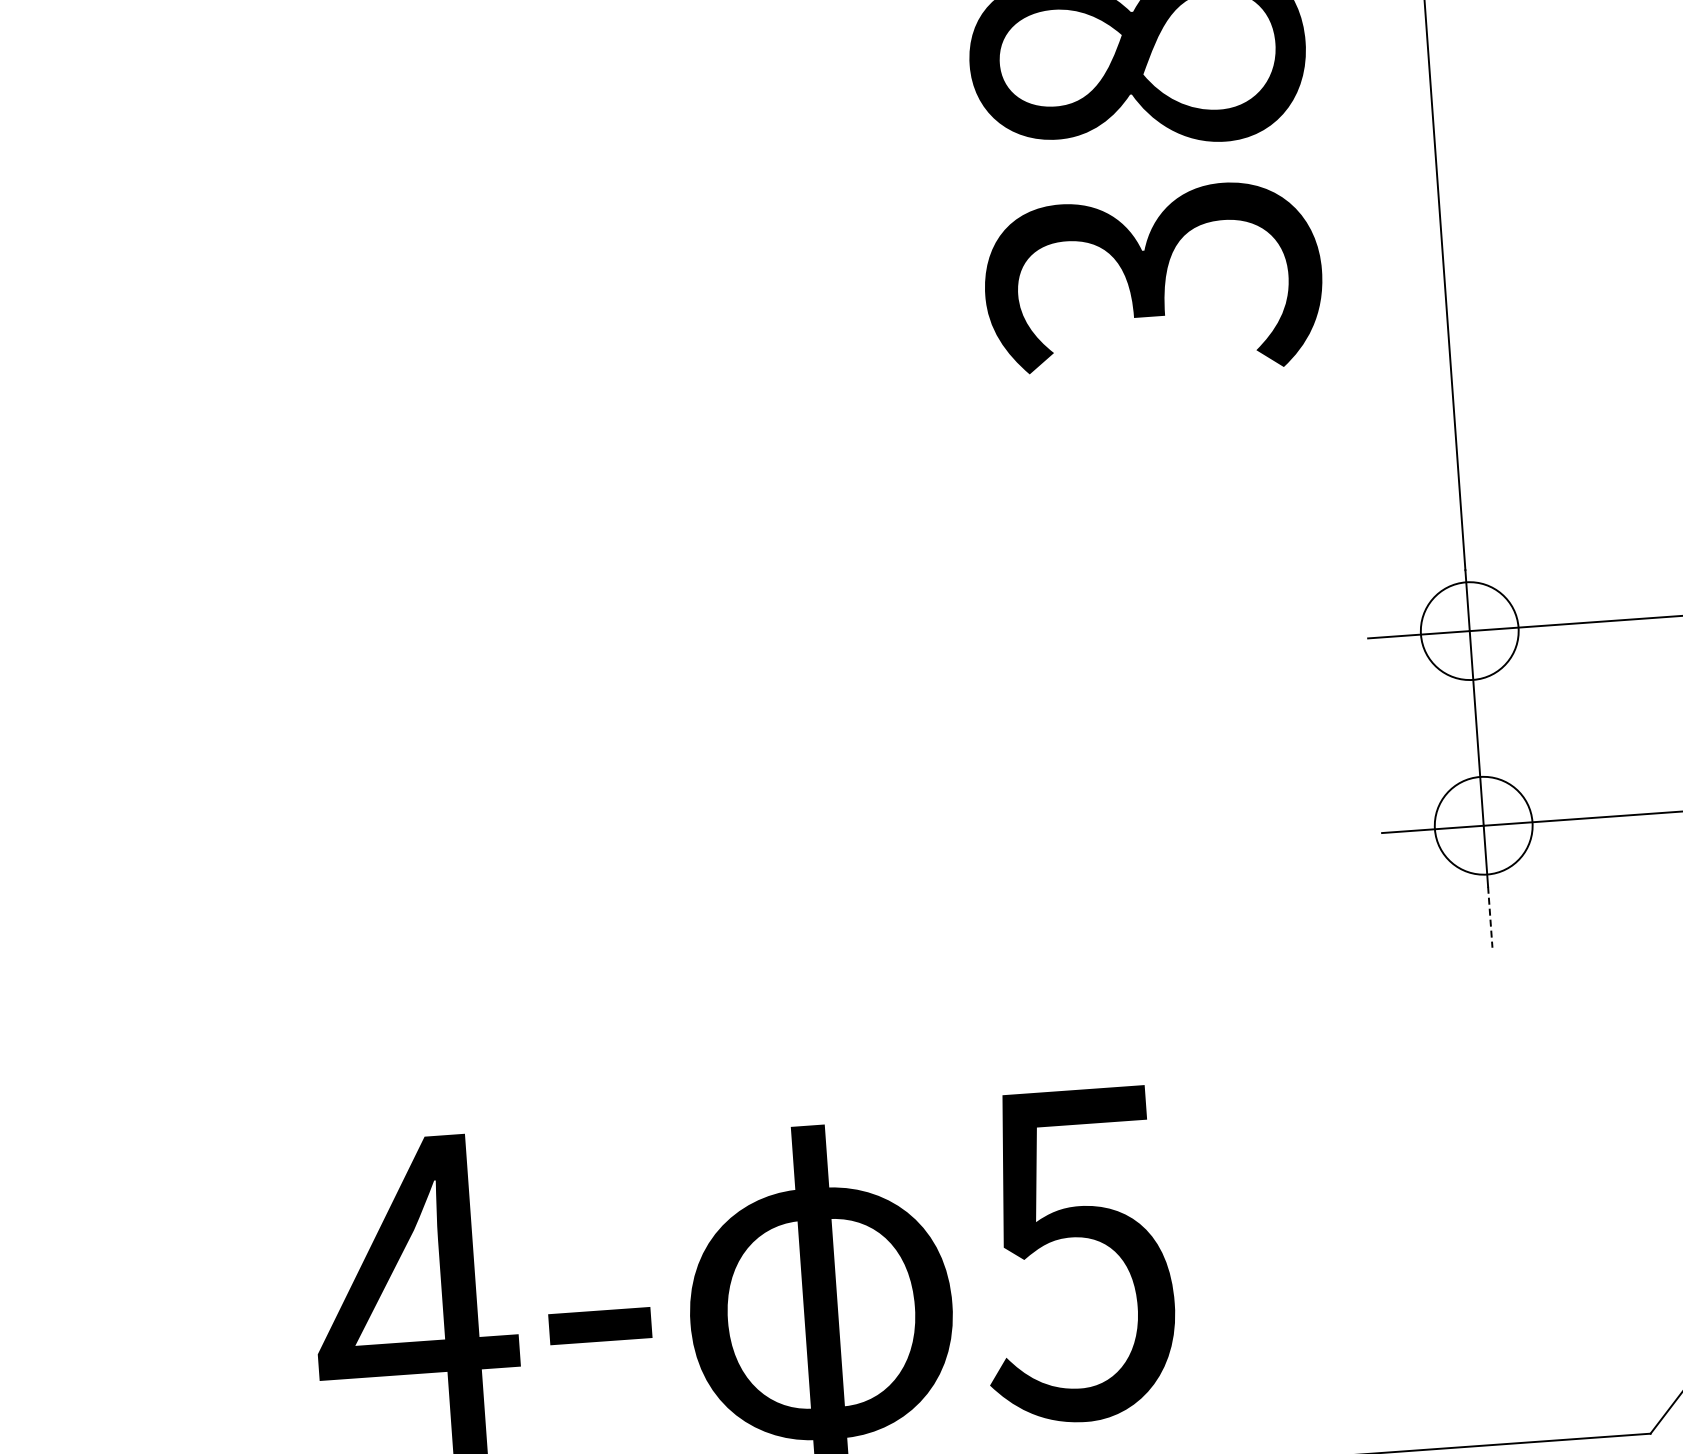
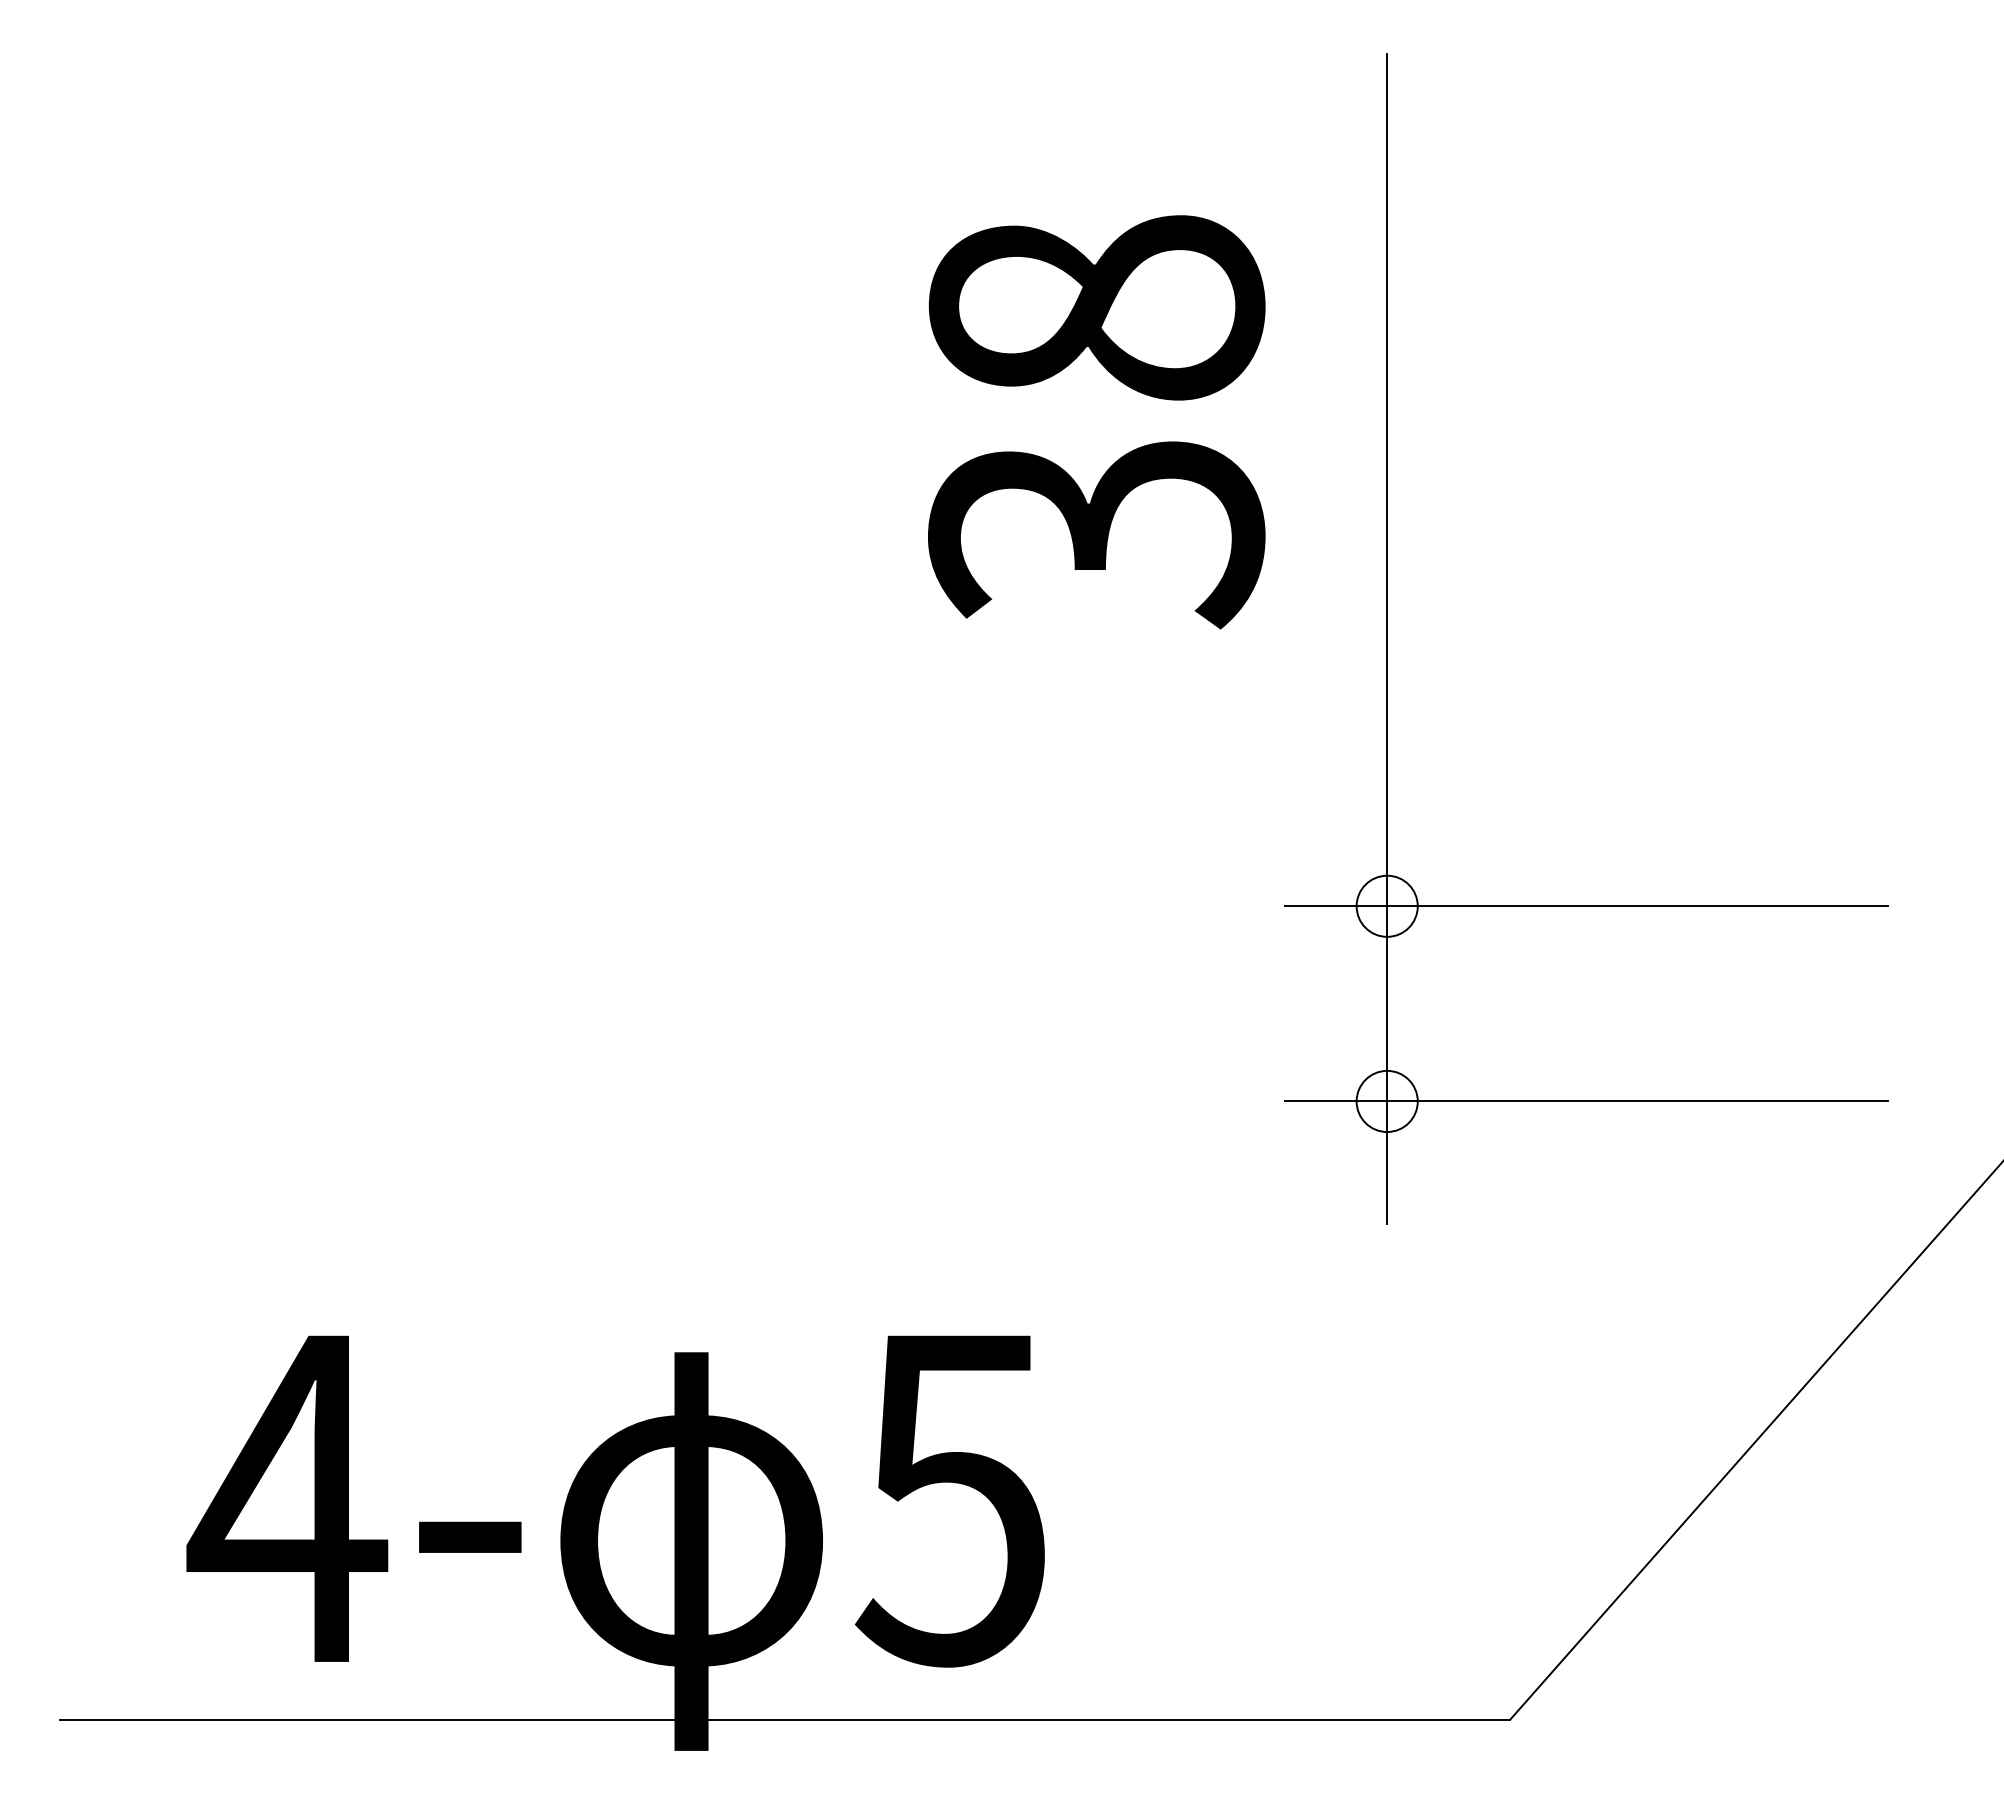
circle: (1469, 630) -> (1386, 905), size x0.62
circle: (1483, 825) -> (1386, 1101), size x0.62
line: (1490, 917) -> (1387, 1193), dashed -> solid

